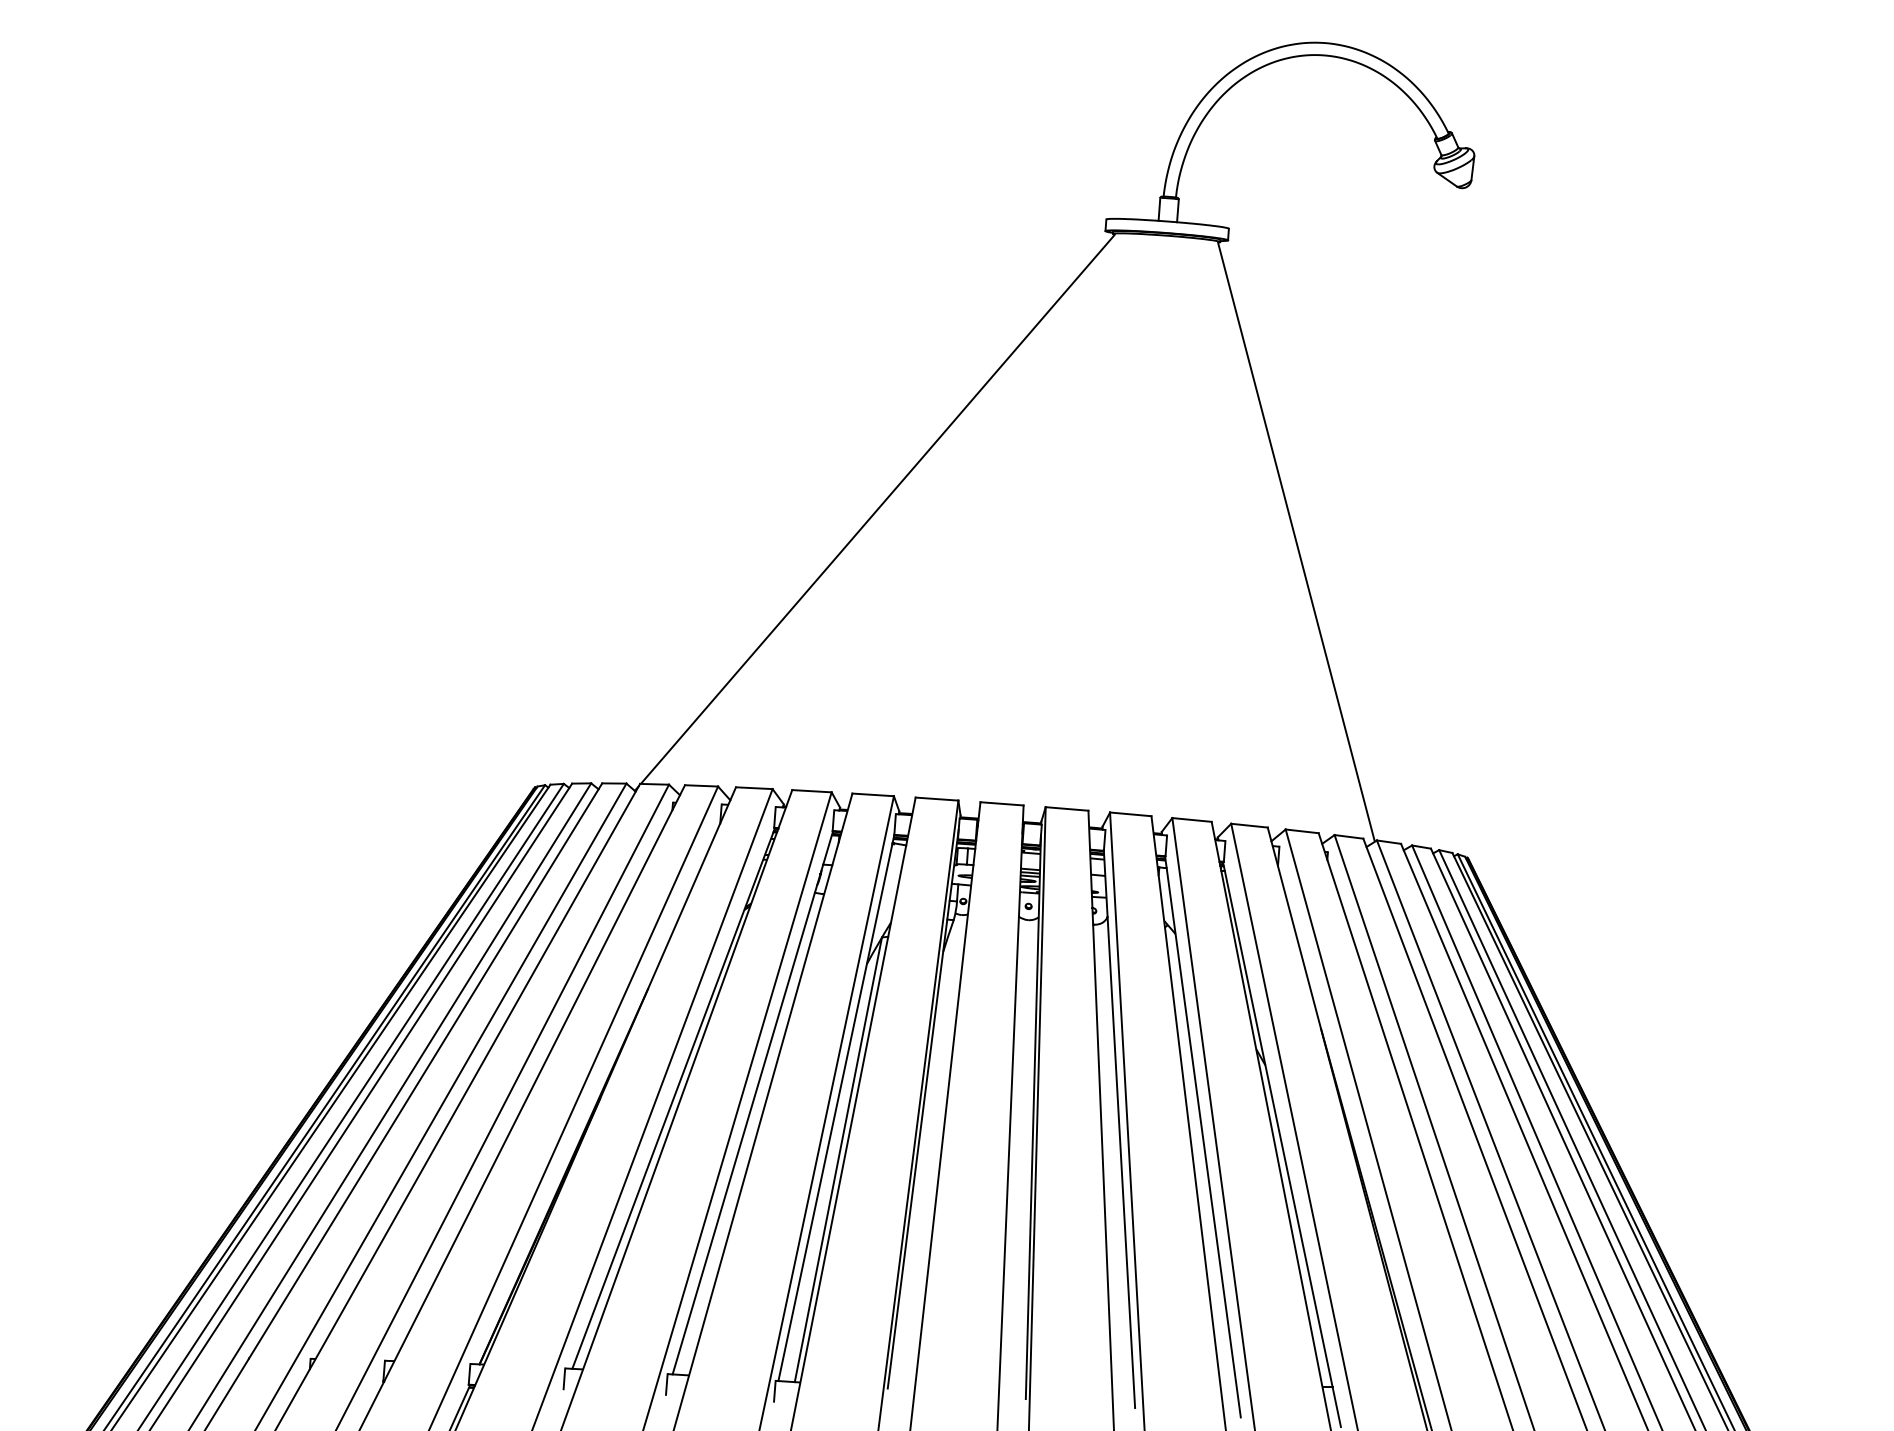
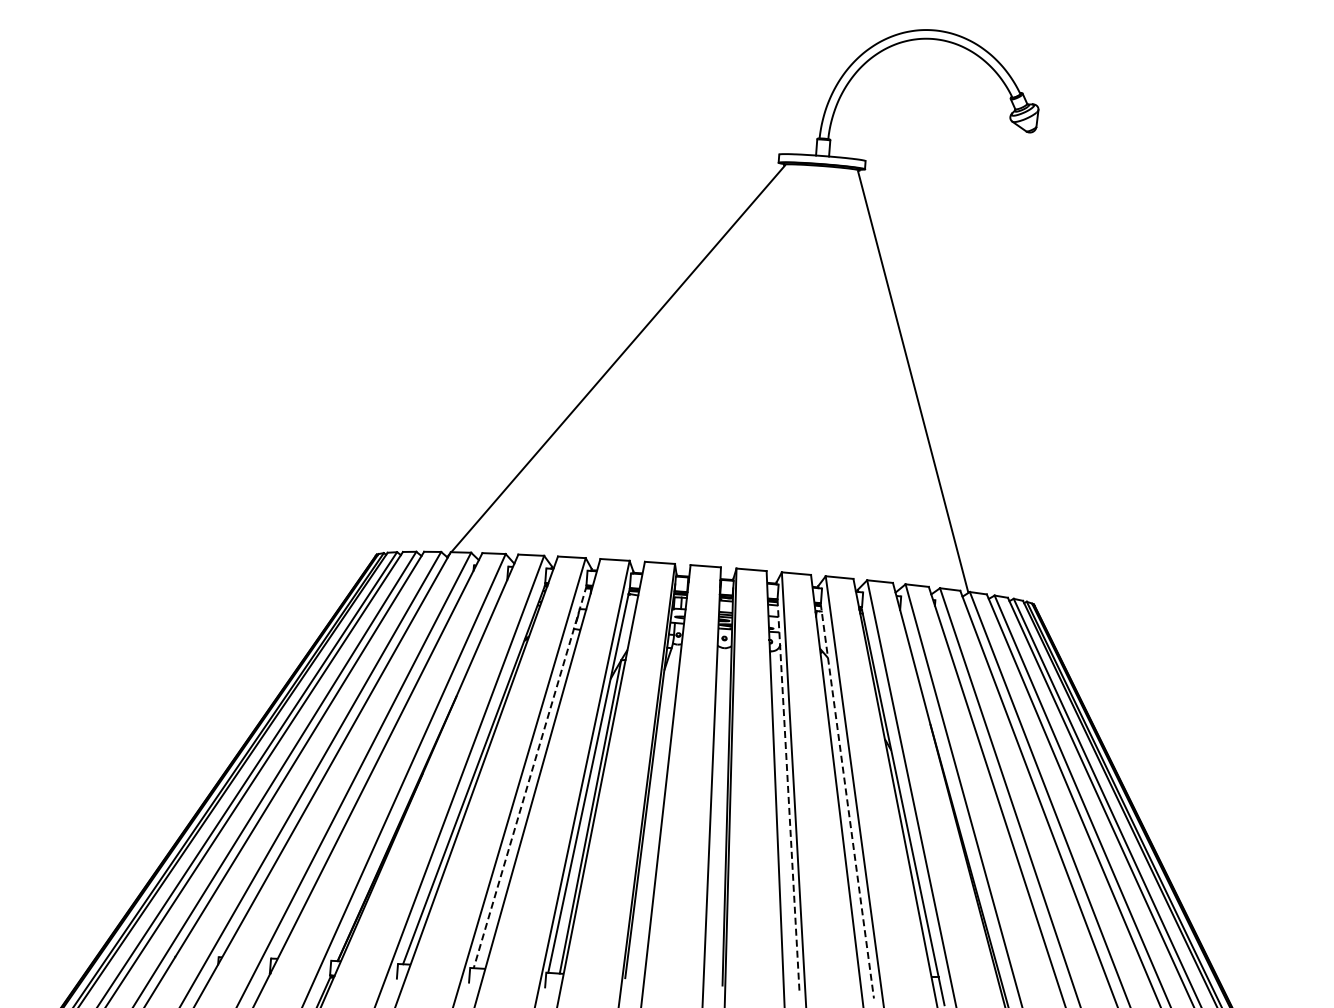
line: (753, 1102) -> (530, 776), solid -> dashed
line: (1119, 1129) -> (788, 795), solid -> dashed
line: (1203, 1137) -> (847, 801), solid -> dashed

